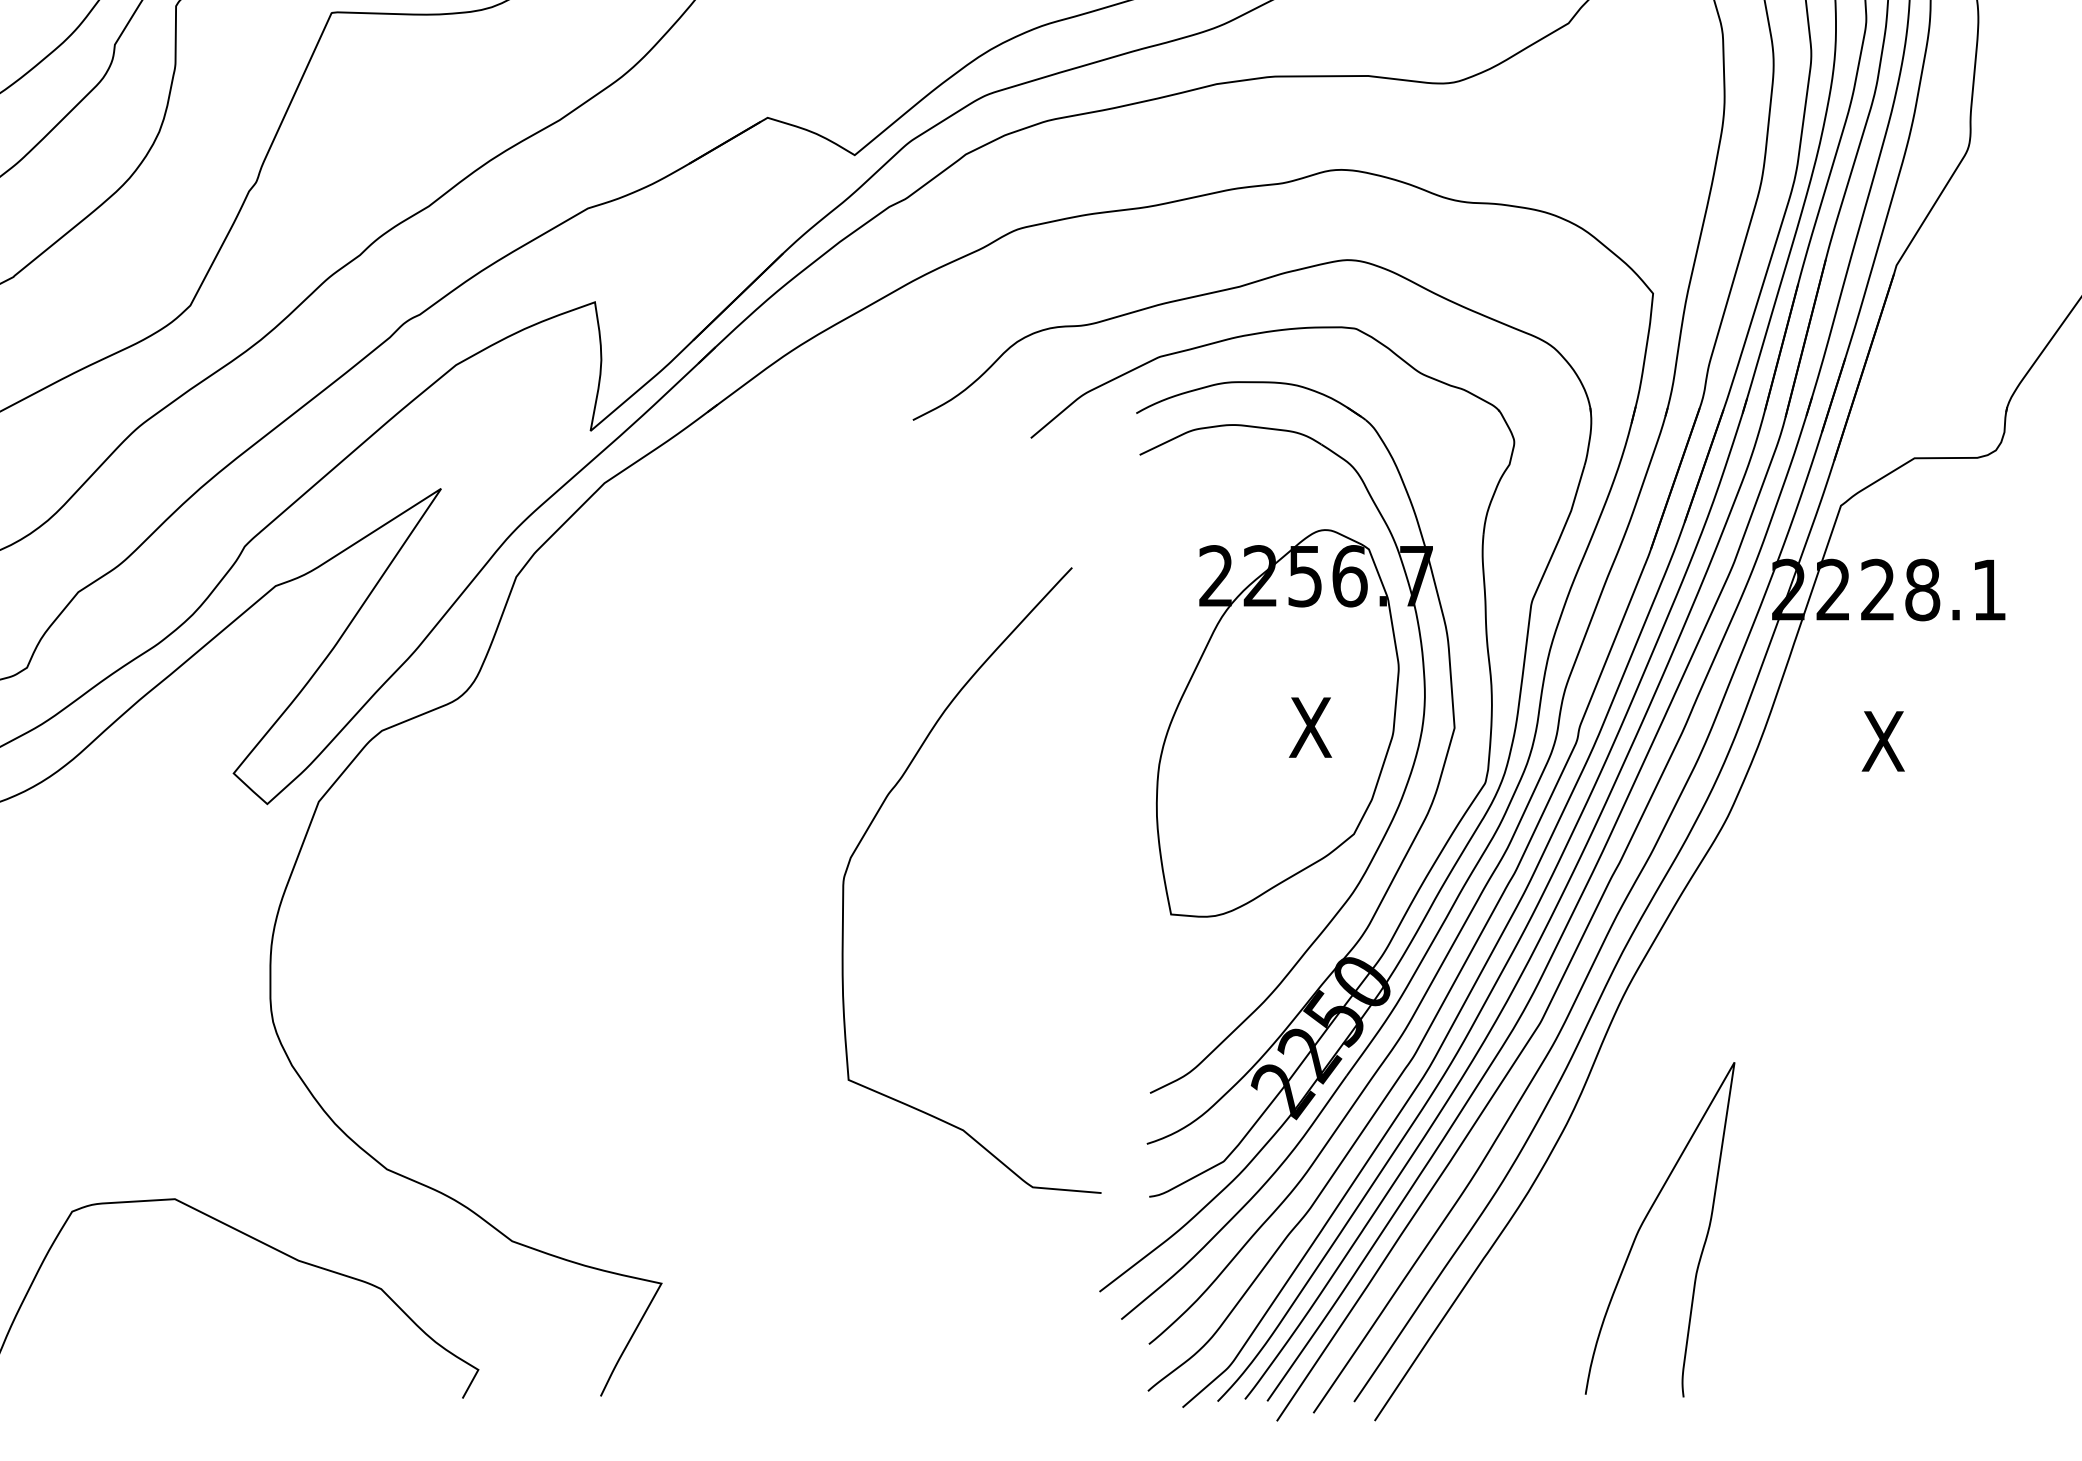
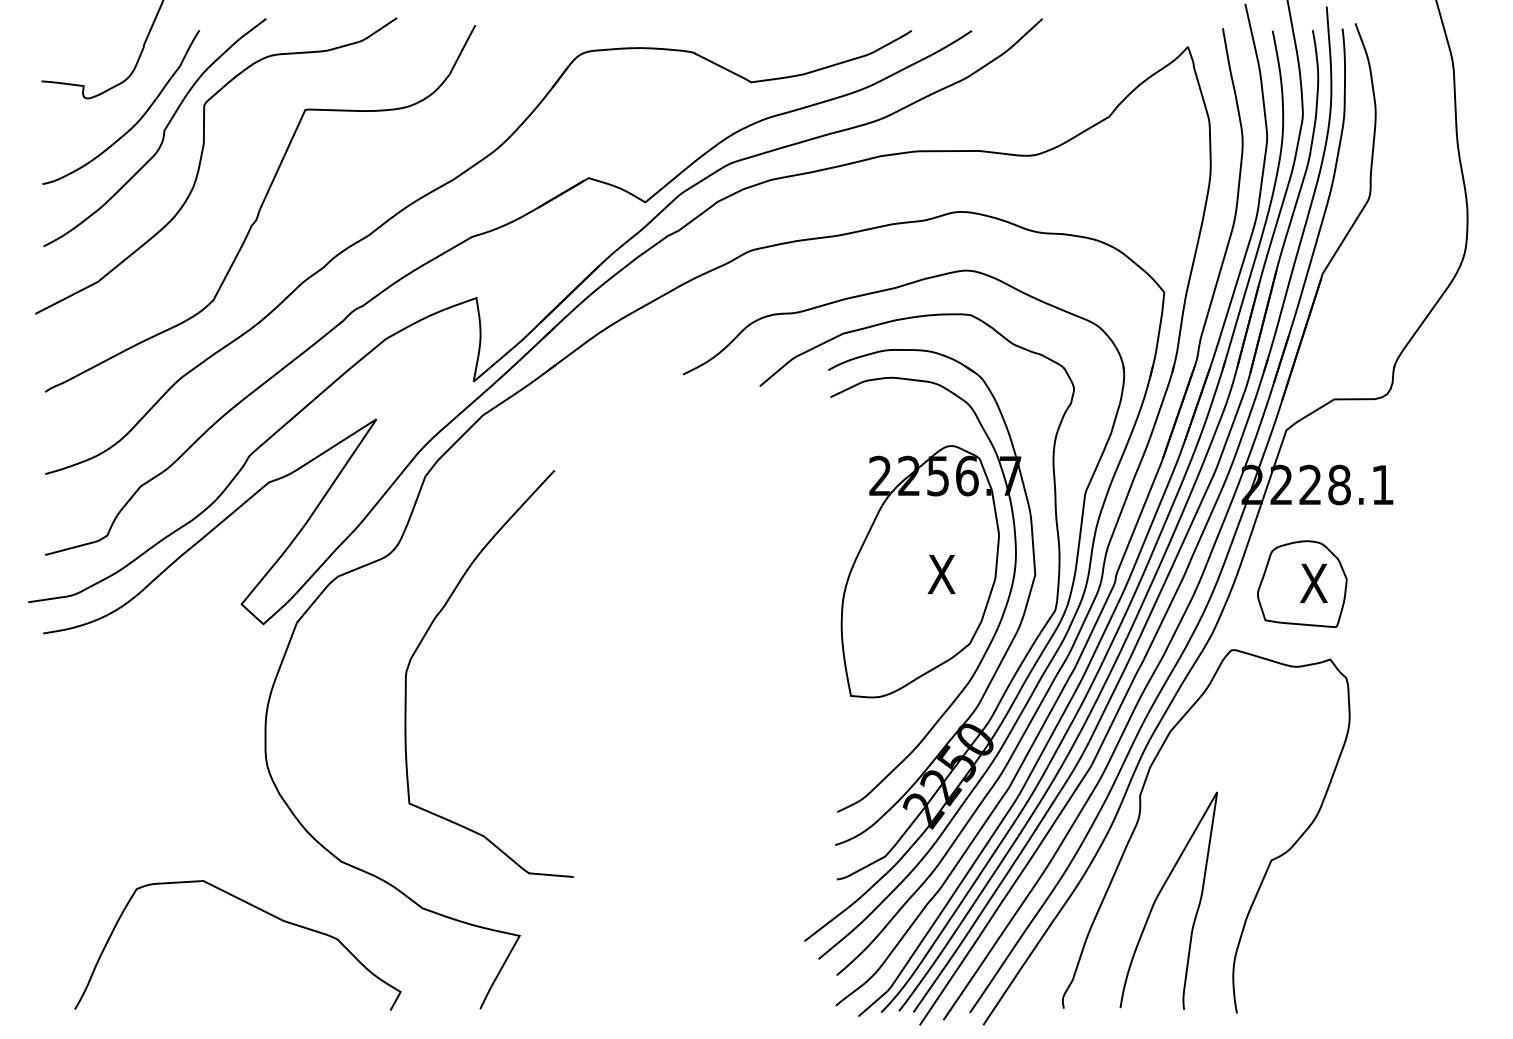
part: (1865, 741) -> (1302, 583), added
curve: (873, 823) -> (425, 636), moved
curve: (1616, 1099) -> (1140, 816), added

